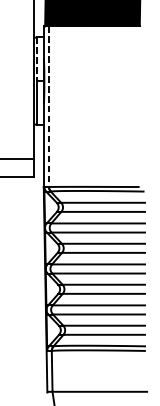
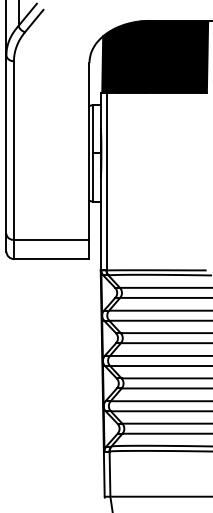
line: (37, 59) -> (93, 129), dashed -> solid
line: (49, 106) -> (106, 181), dashed -> solid

